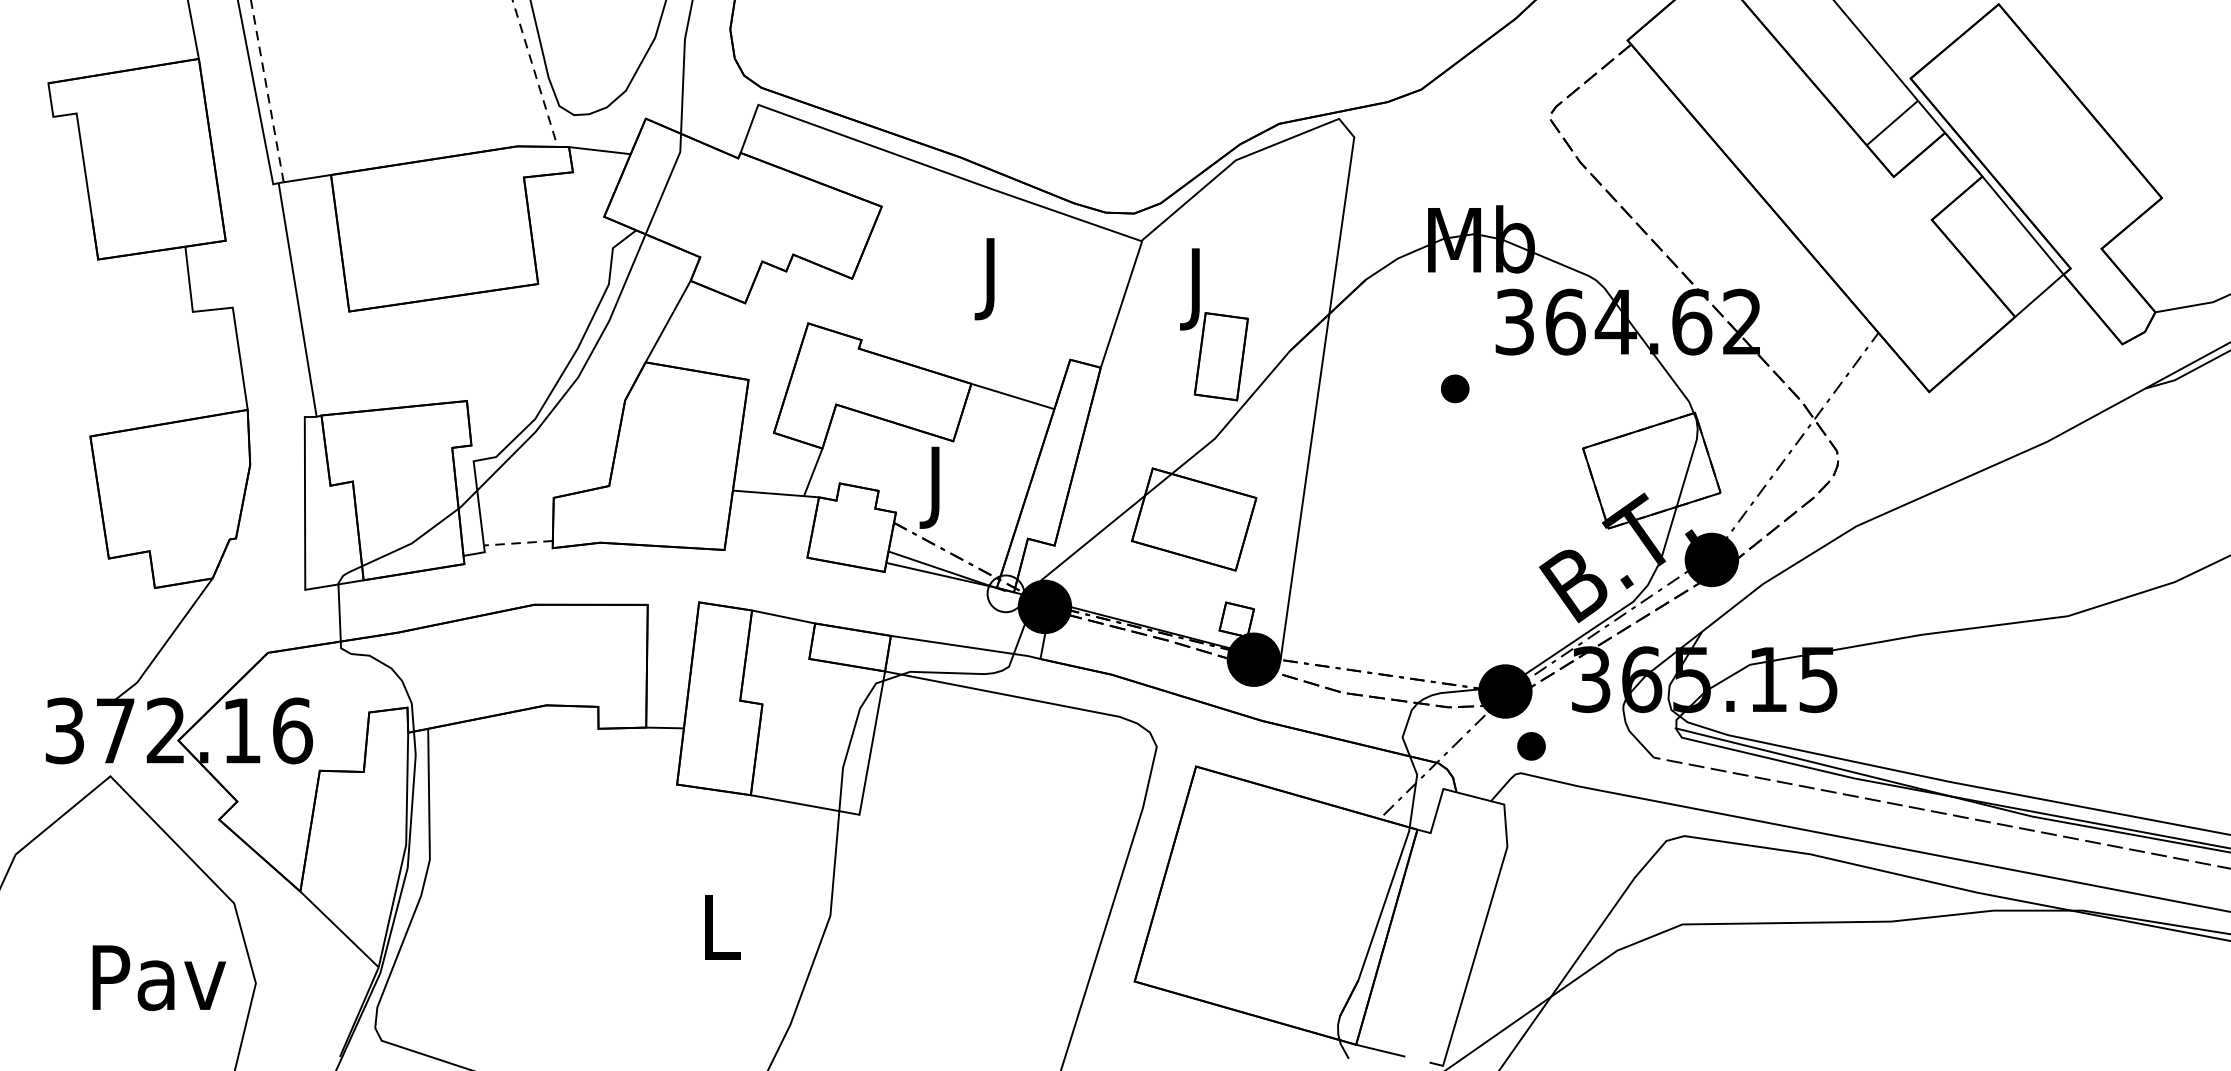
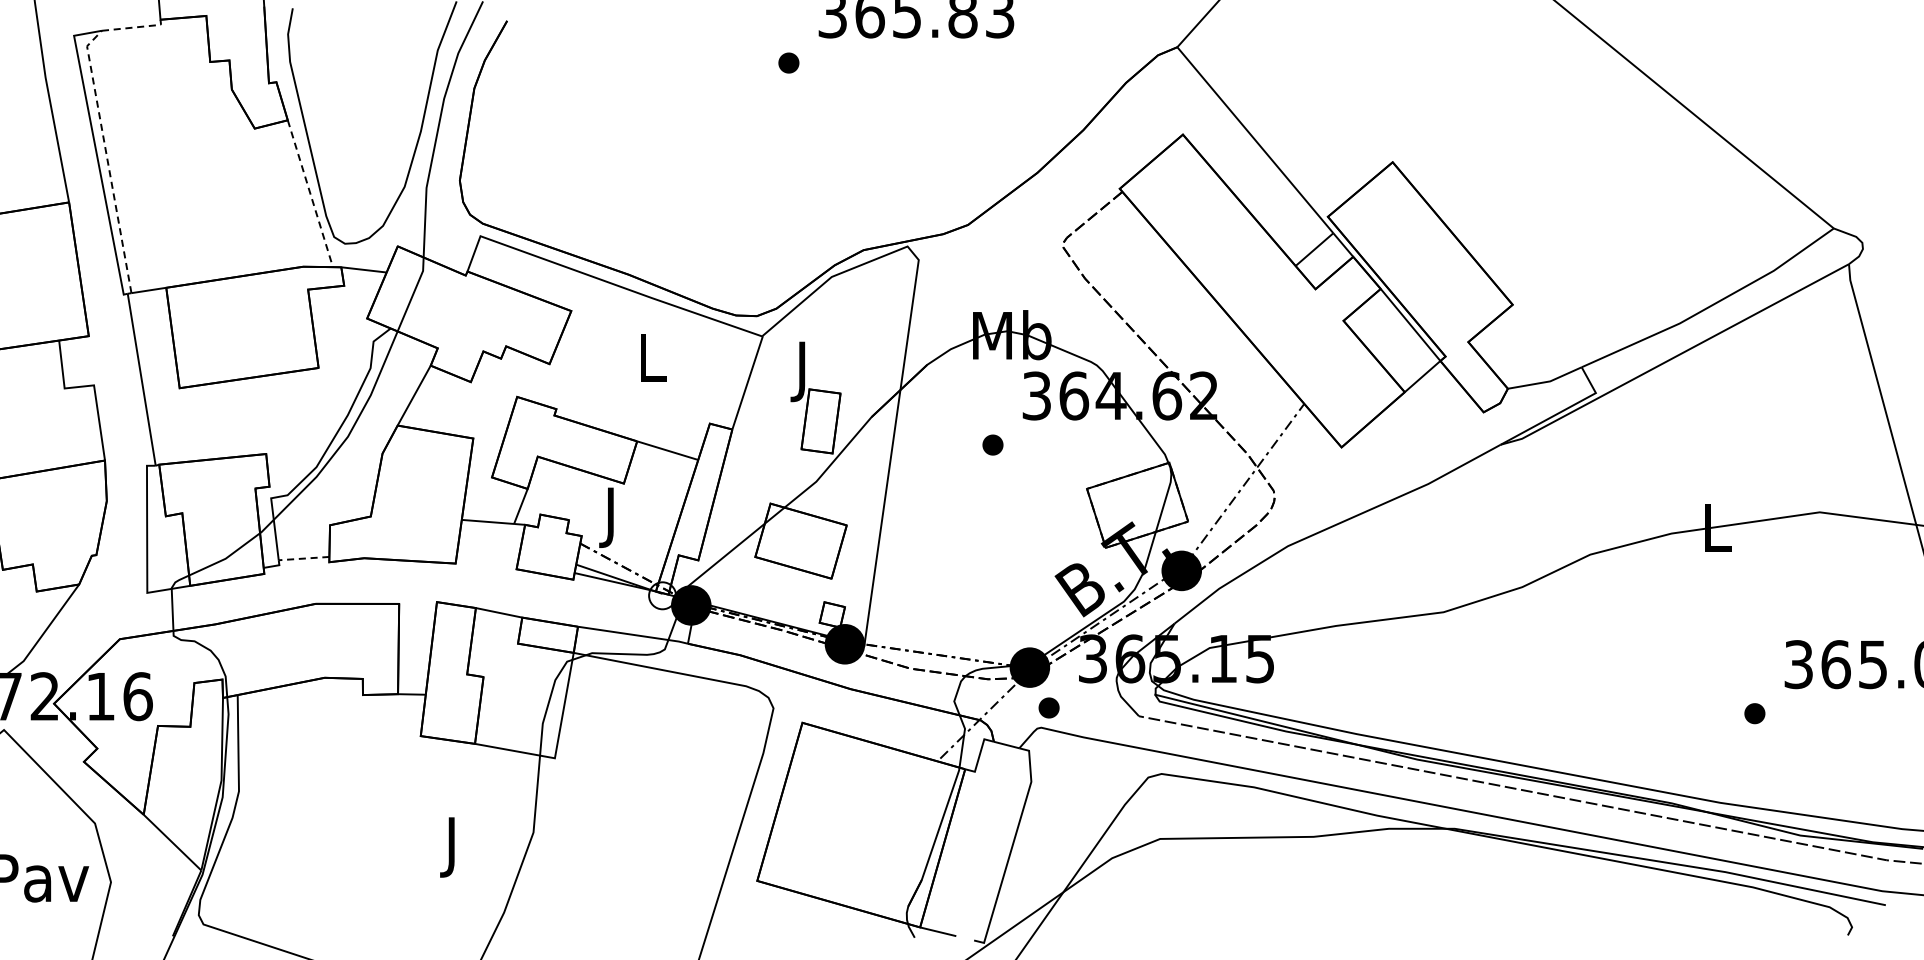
text: (992, 279) -> (652, 364), J -> L
text: (721, 936) -> (453, 847), L -> J

